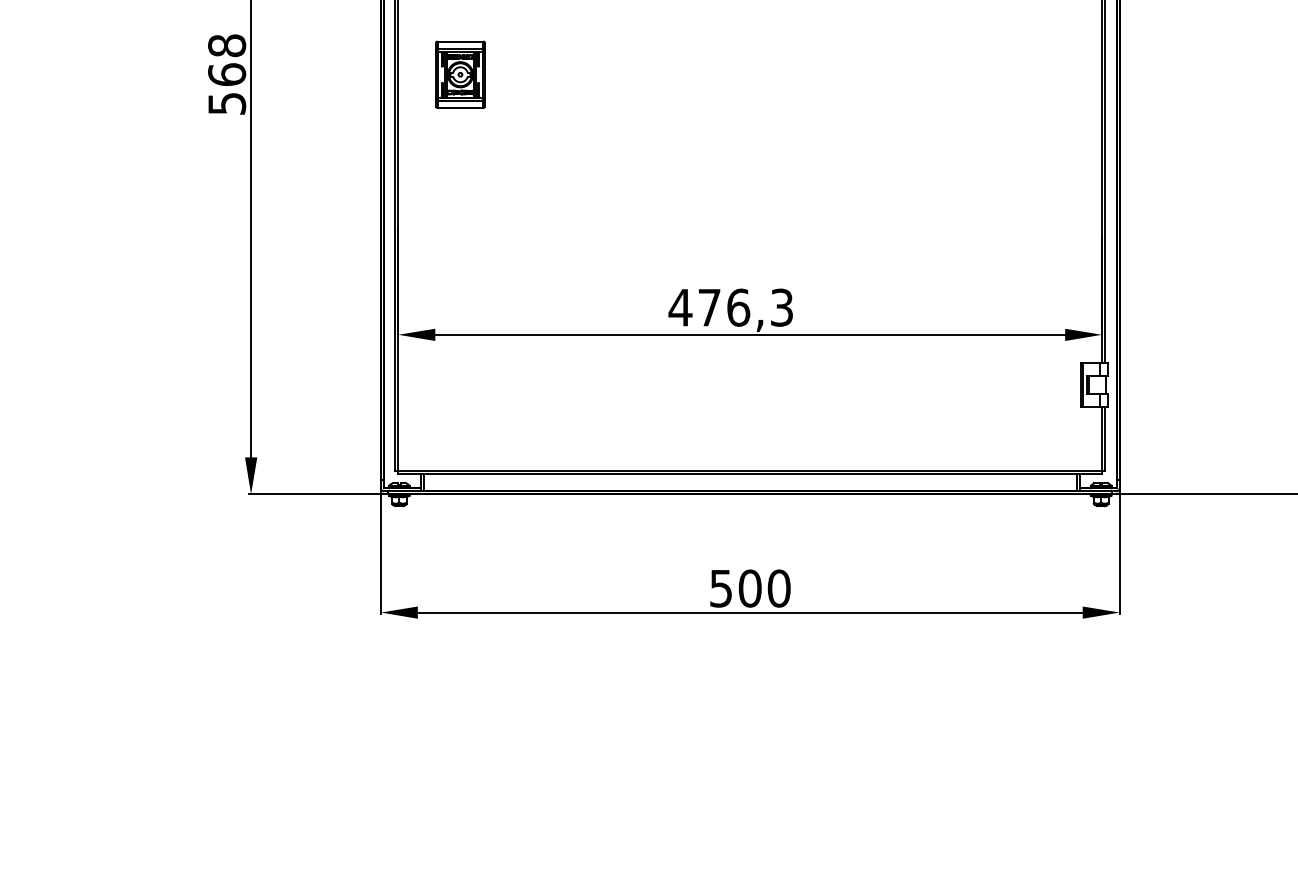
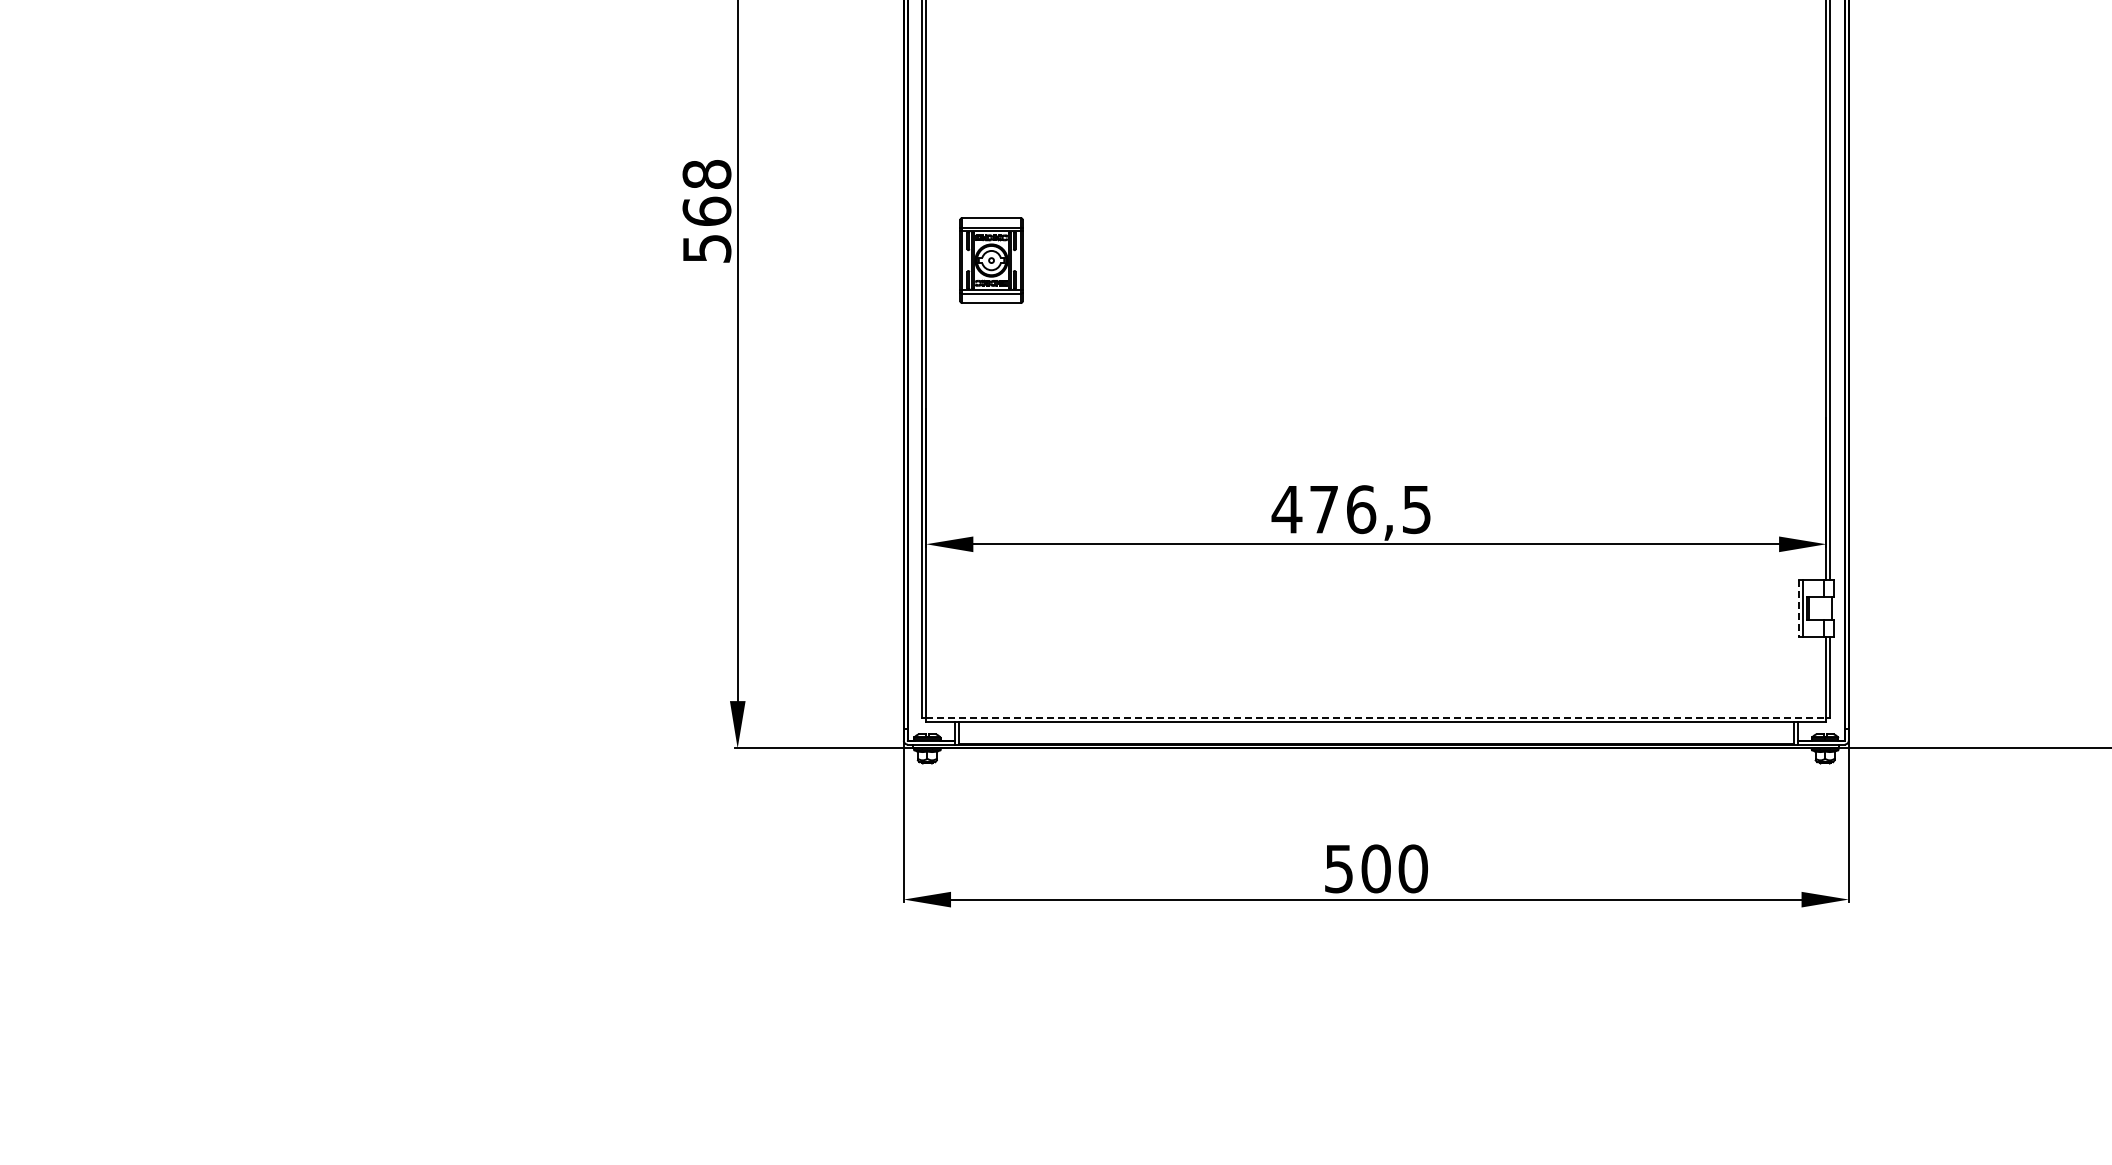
part: (460, 74) -> (991, 260), moved
text: (781, 307) -> (1416, 509), 476,3 -> 476,5
line: (1080, 385) -> (1798, 608), solid -> dashed
line: (750, 470) -> (1376, 717), solid -> dashed

